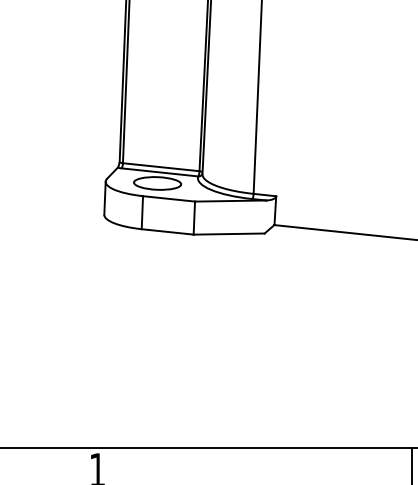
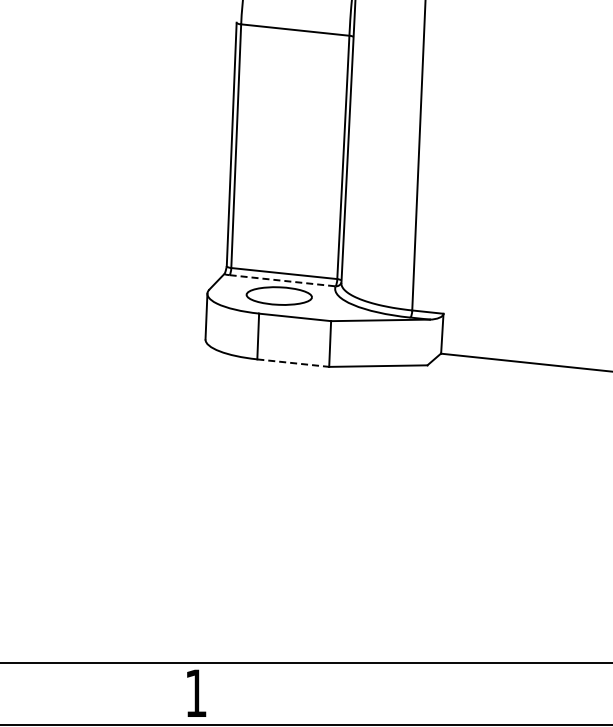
line: (160, 172) -> (283, 280), solid -> dashed
line: (167, 232) -> (293, 363), solid -> dashed

